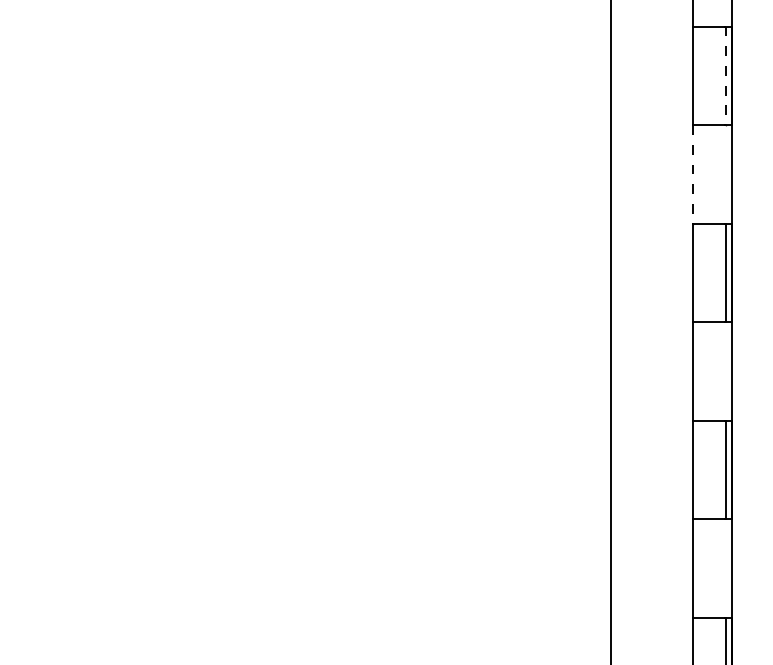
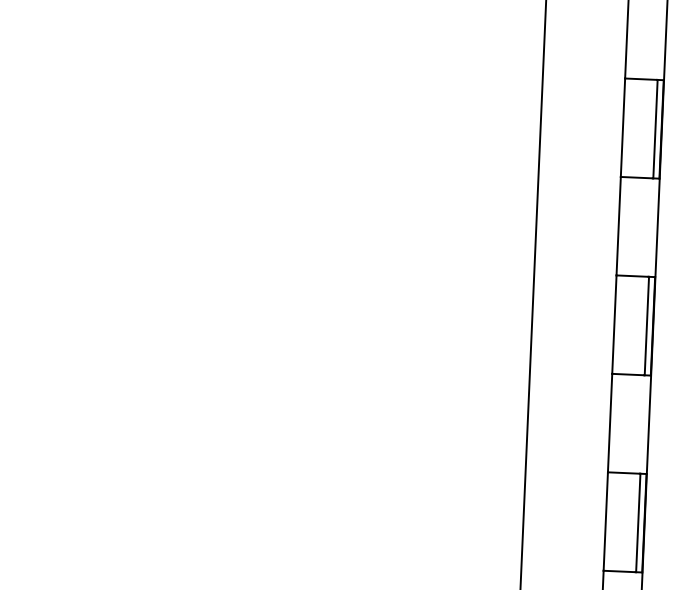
line: (725, 76) -> (655, 129), dashed -> solid
line: (693, 174) -> (618, 226), dashed -> solid

